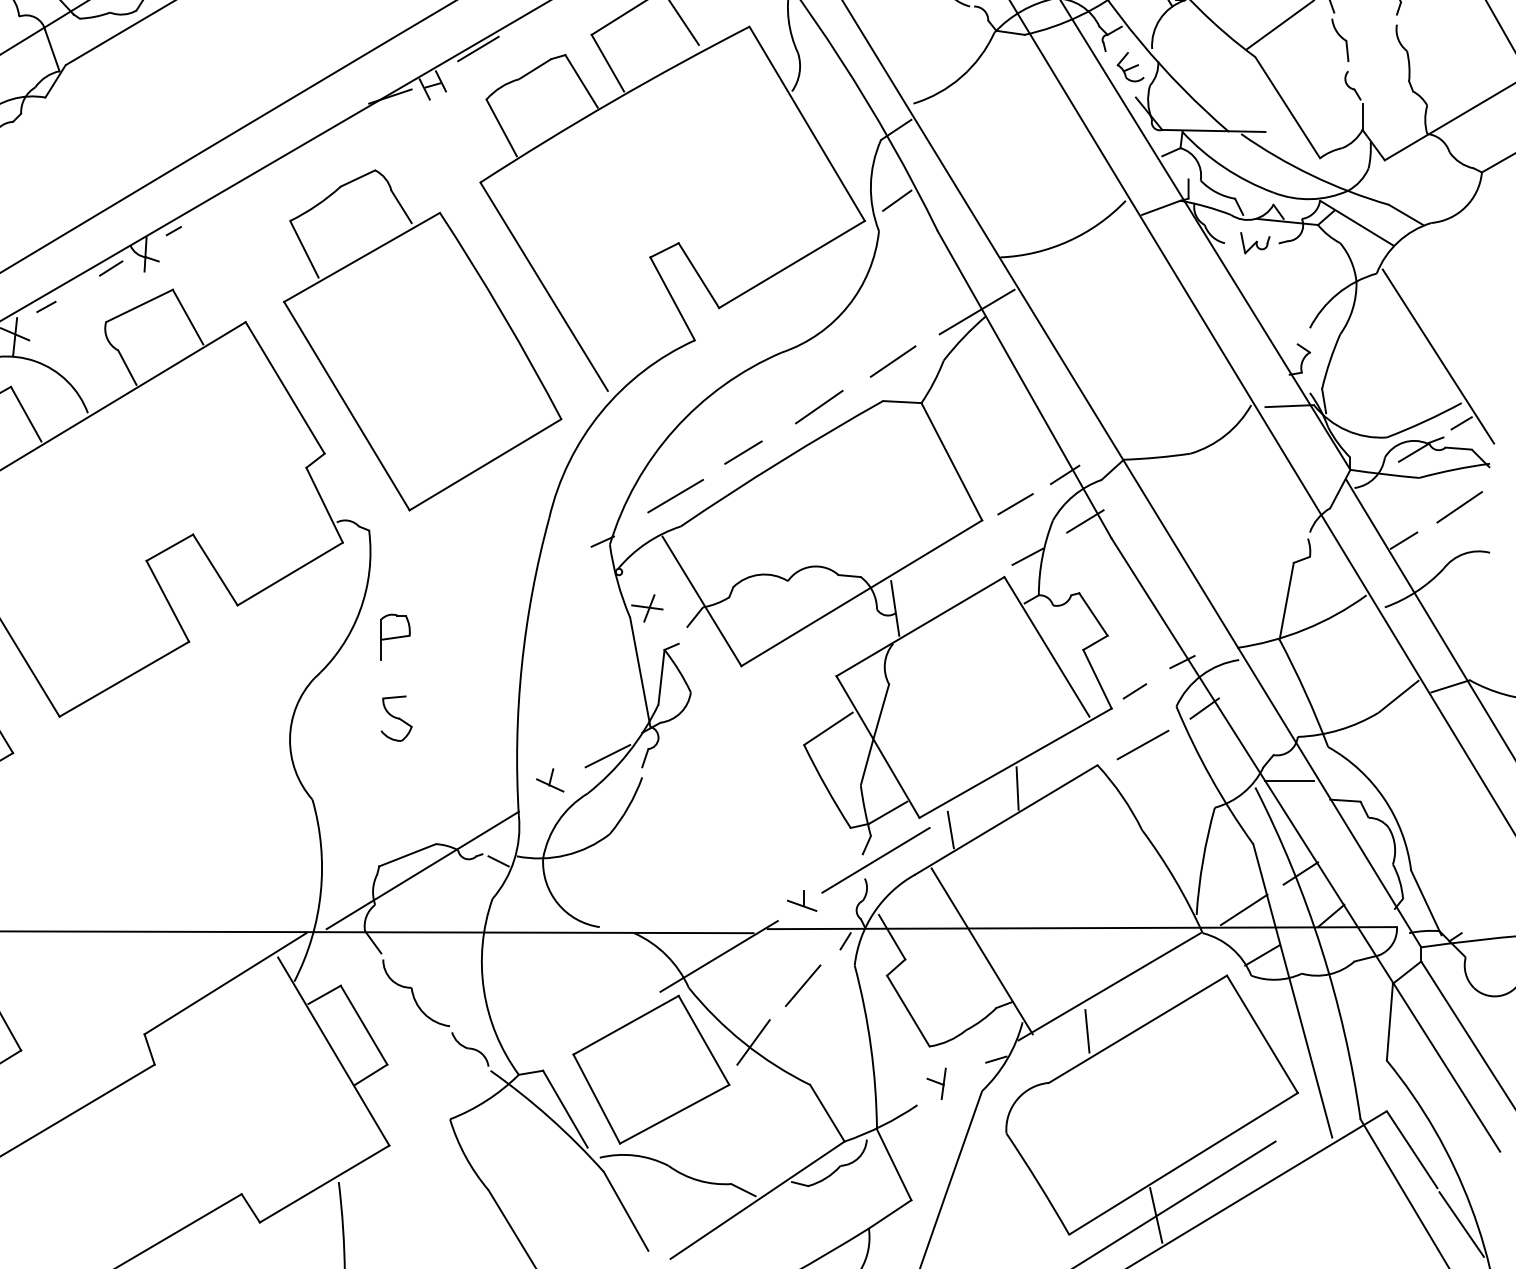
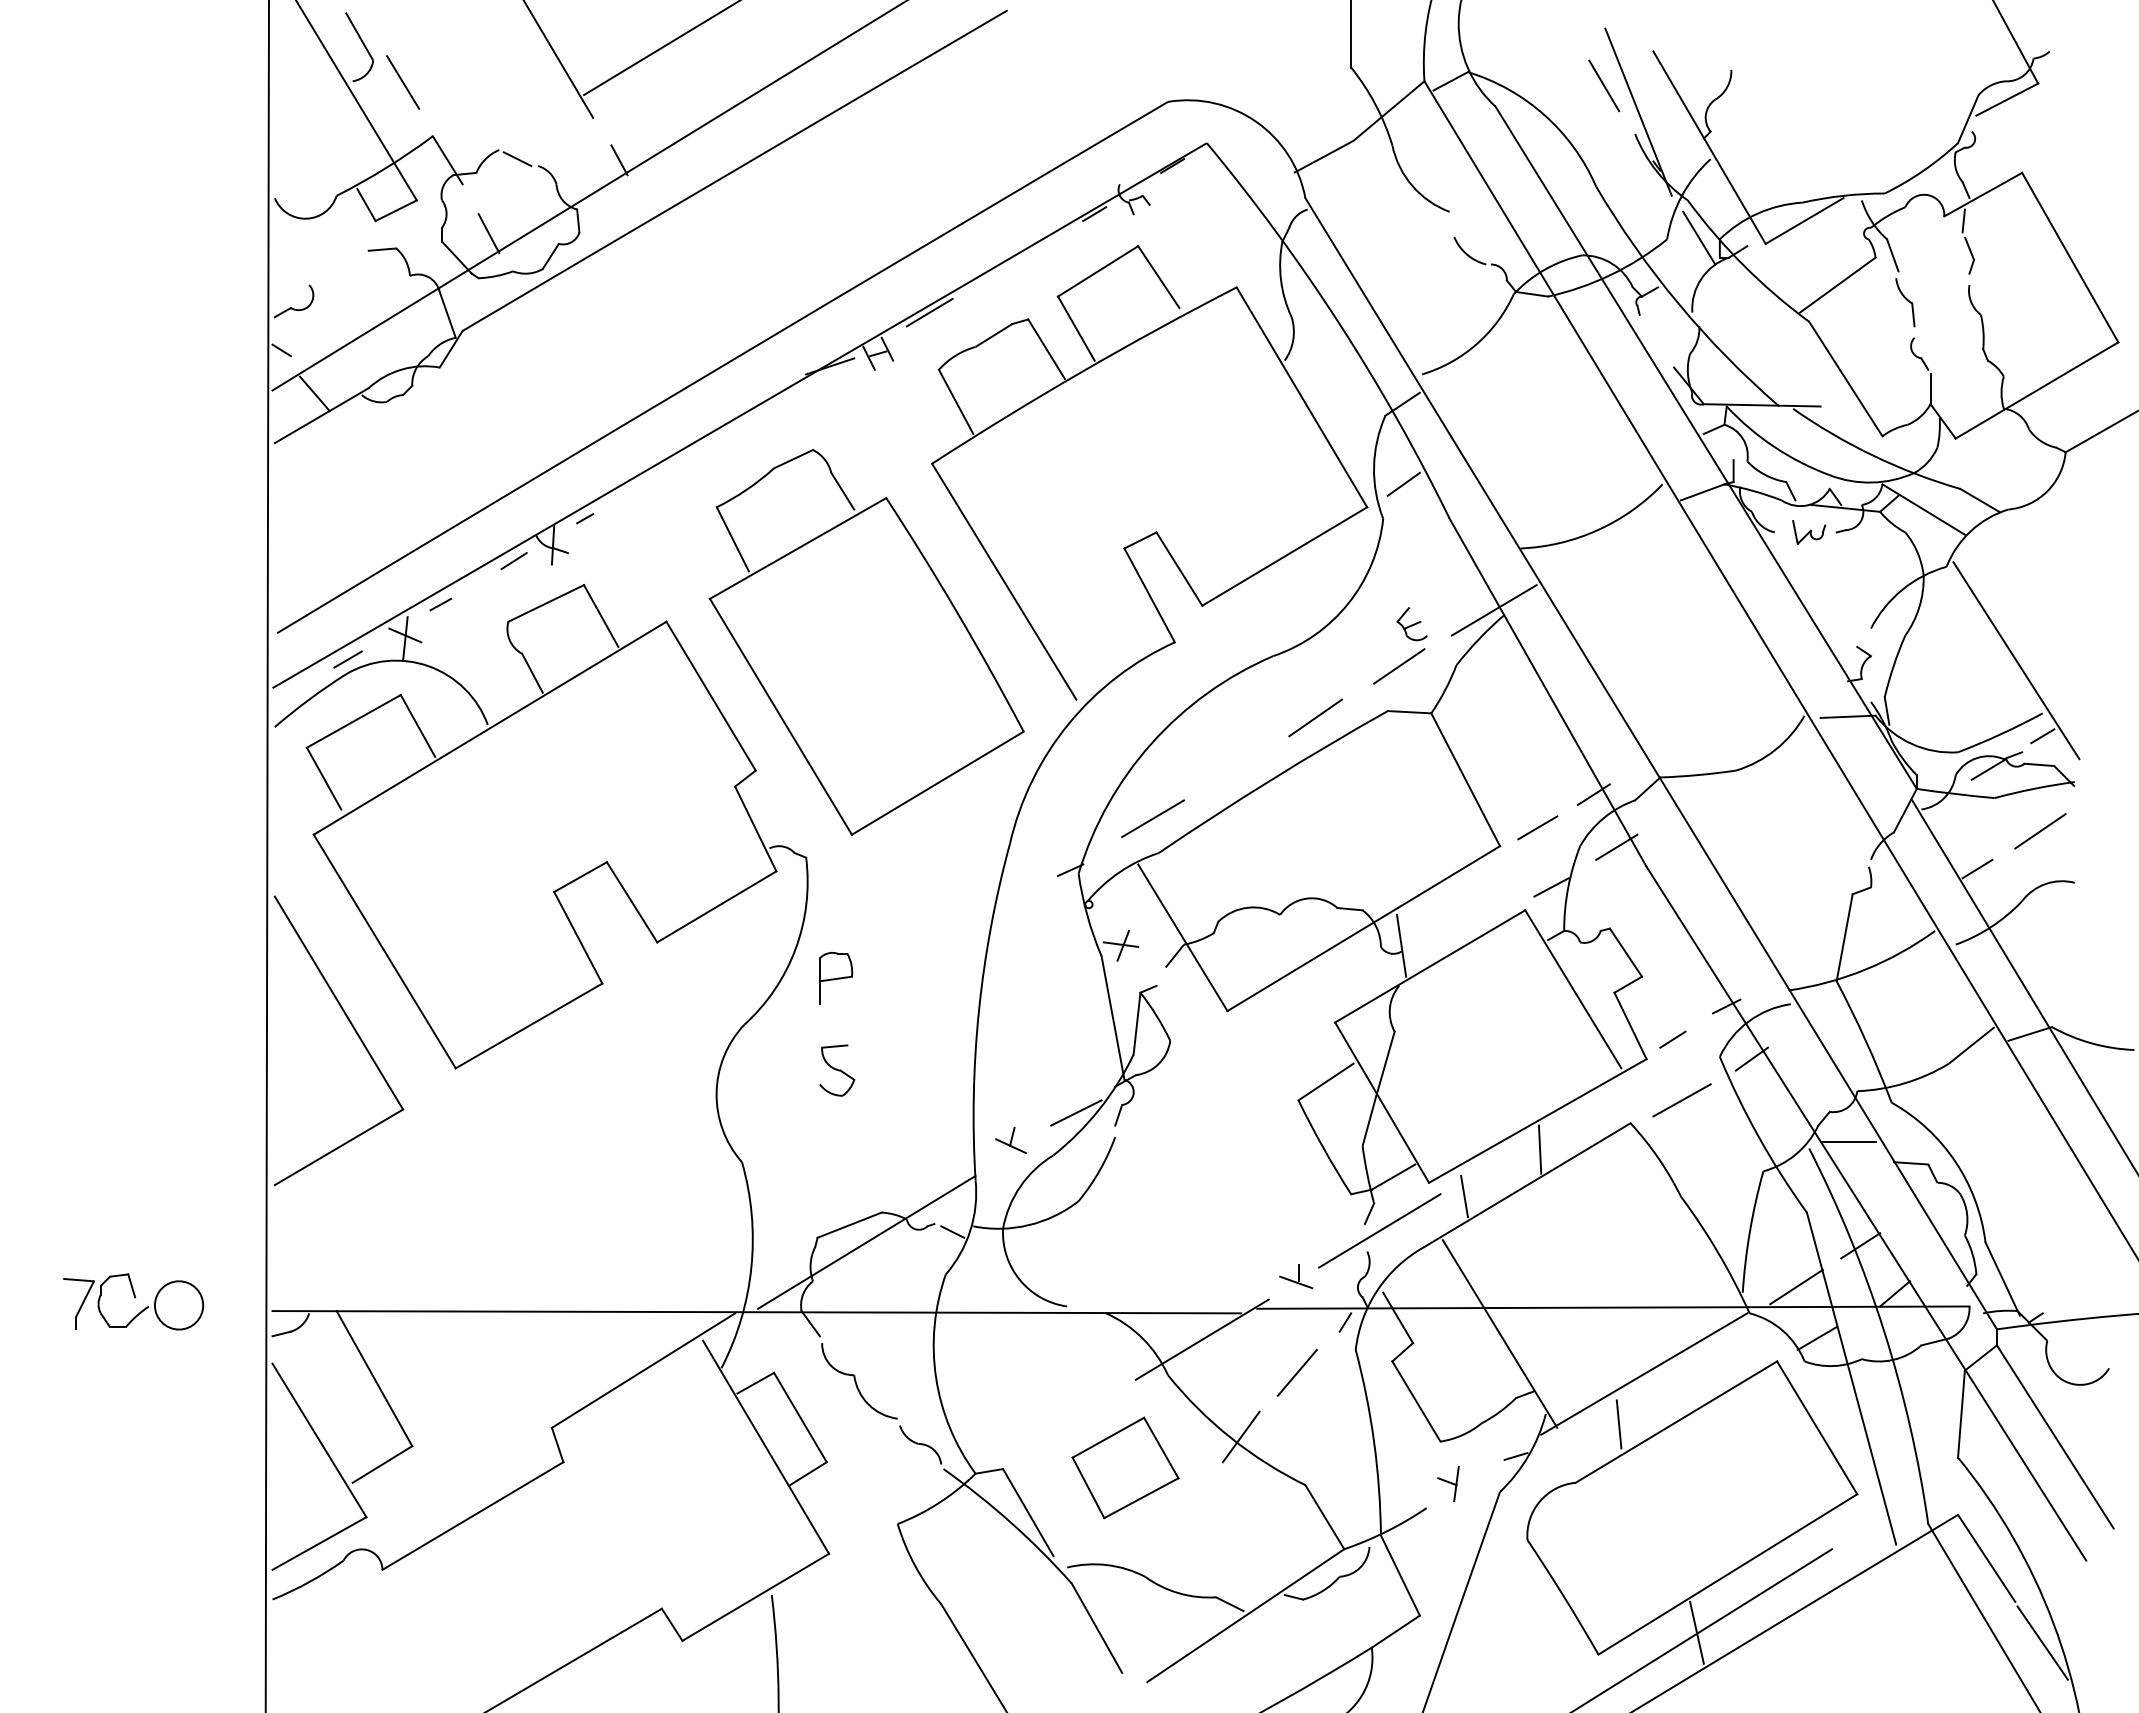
part: (1130, 67) -> (1411, 624), moved
line: (743, 452) -> (1229, 769), removed
part: (651, 1069) -> (1125, 1467), size x0.6

